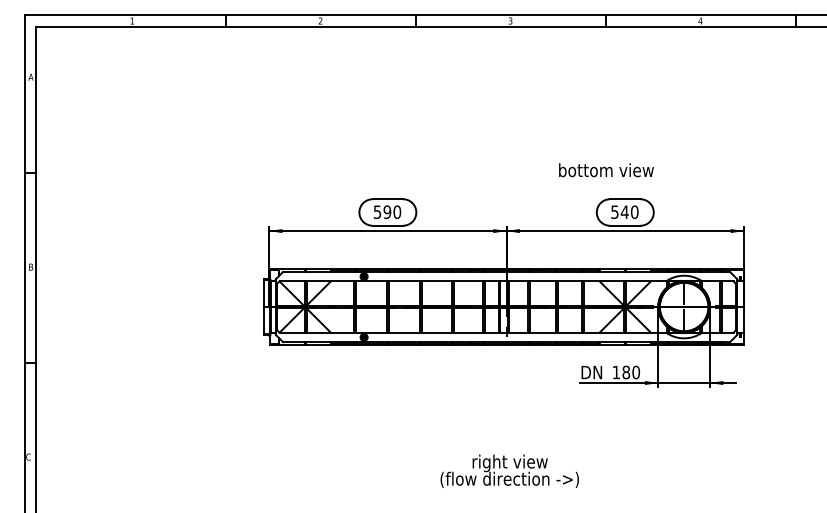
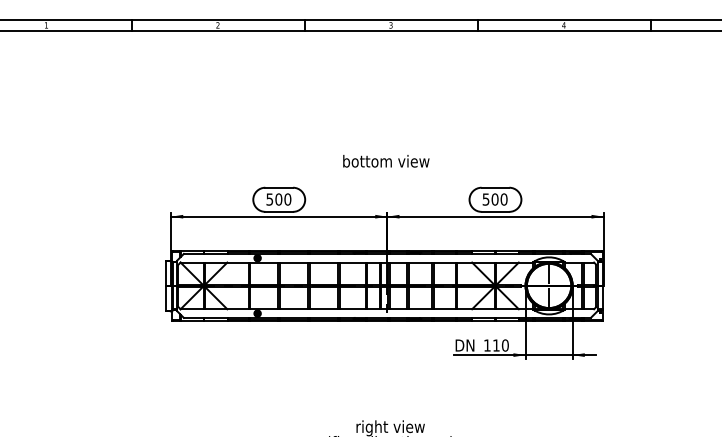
text: (606, 170) -> (386, 161), moved
text: (387, 211) -> (278, 198), 590 -> 500
text: (624, 211) -> (494, 198), 540 -> 500
text: (626, 372) -> (496, 345), 180 -> 110

